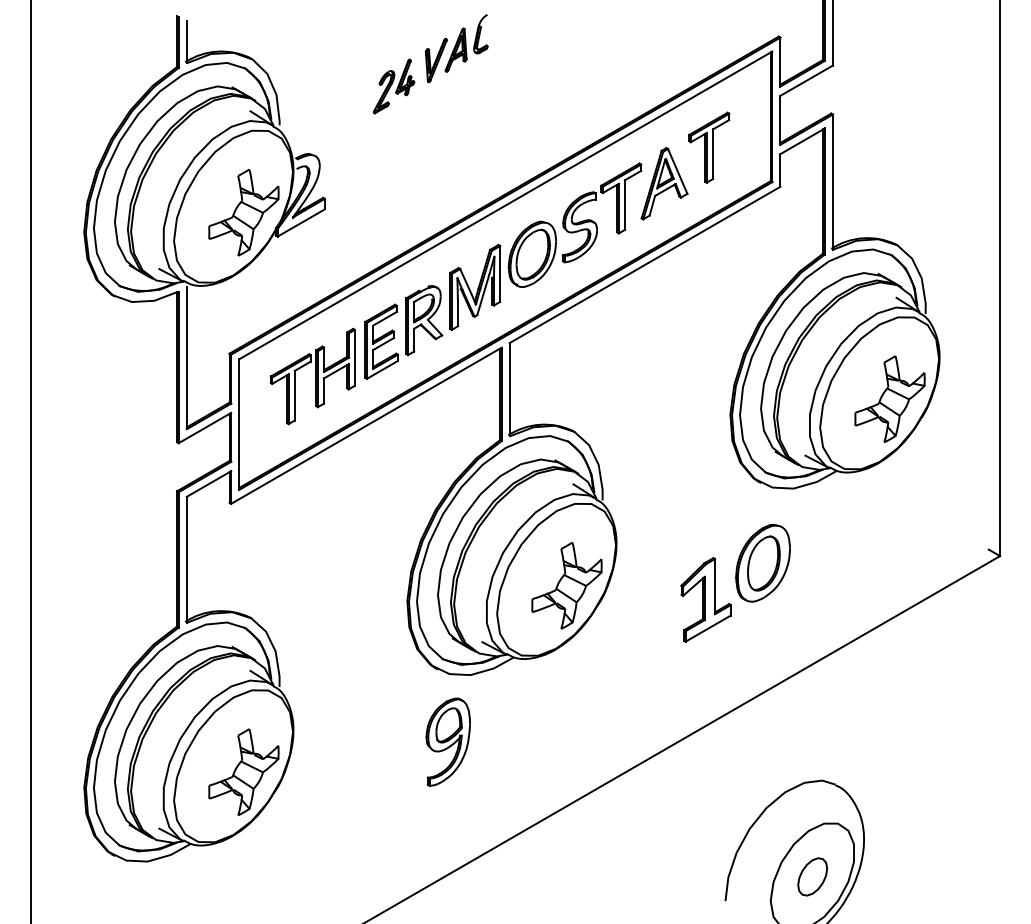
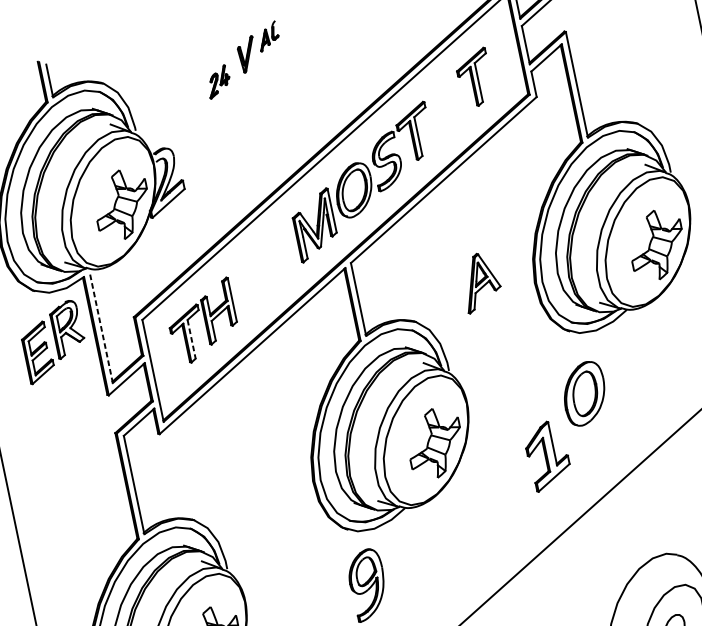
part: (466, 43) -> (268, 36), size x0.6
part: (393, 86) -> (218, 81), size x0.7
part: (664, 183) -> (480, 281), moved
part: (403, 332) -> (53, 341), moved
line: (186, 357) -> (100, 327), solid -> dashed
line: (294, 395) -> (191, 339), solid -> dashed
part: (705, 599) -> (547, 455), moved

